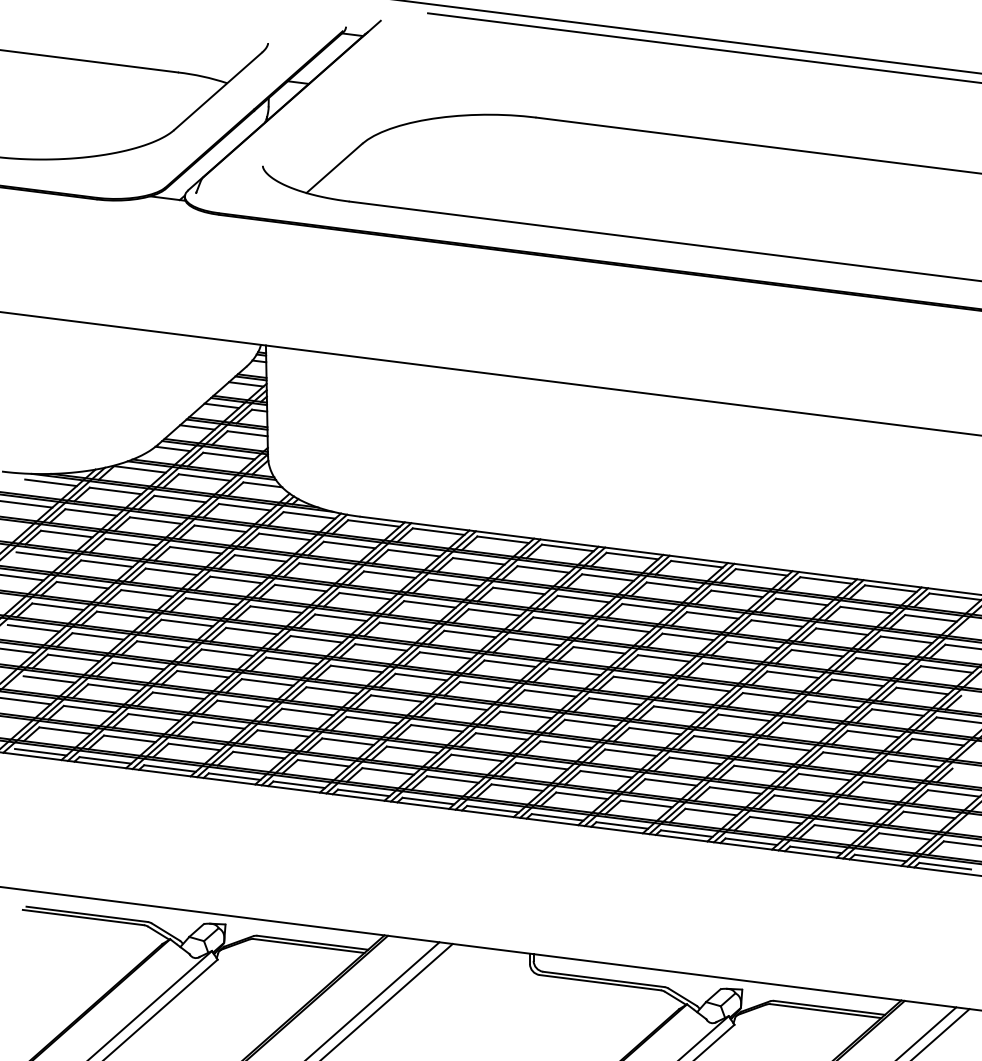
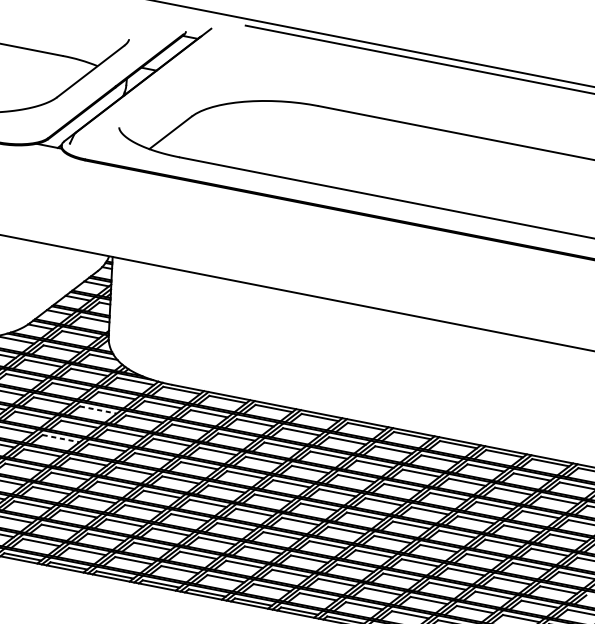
line: (261, 558) -> (99, 410), solid -> dashed
line: (212, 601) -> (61, 438), solid -> dashed

